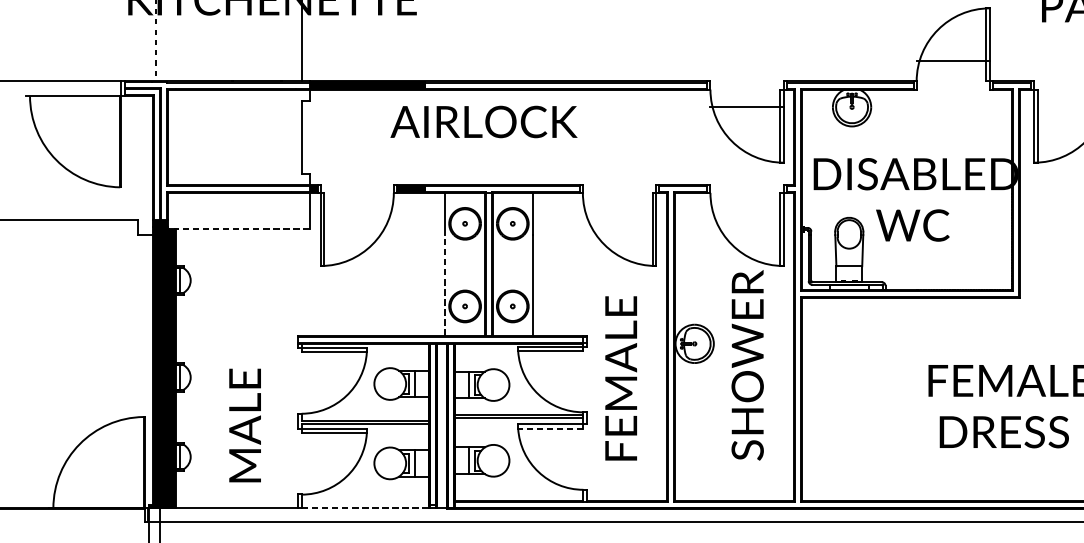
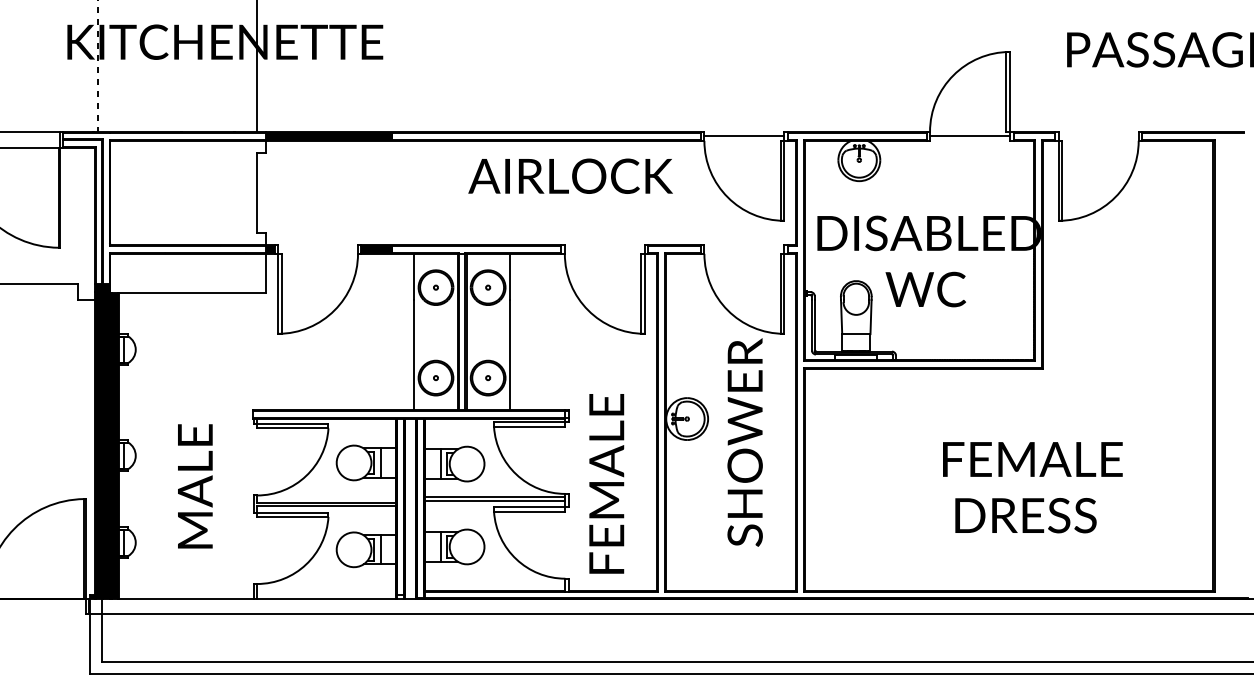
line: (953, 60) -> (970, 136), moved
line: (747, 107) -> (744, 136), moved
text: (483, 121) -> (570, 175), moved
line: (242, 229) -> (192, 293), dashed -> solid
line: (445, 284) -> (414, 354), dashed -> solid
text: (620, 378) -> (606, 483), moved
text: (245, 425) -> (195, 486), moved
line: (550, 428) -> (529, 511), dashed -> solid
line: (365, 508) -> (326, 599), dashed -> solid

